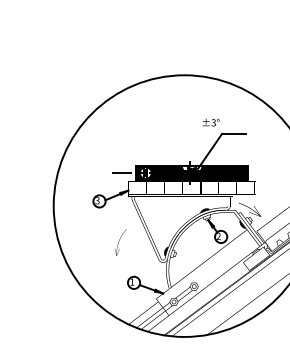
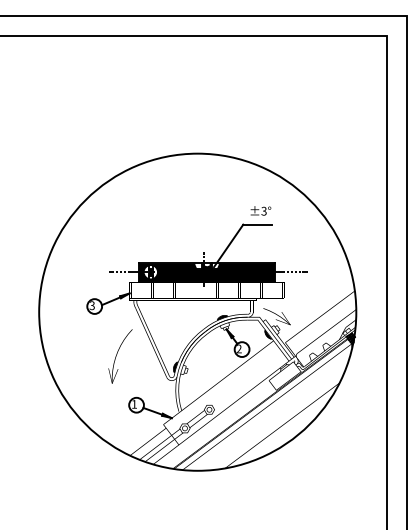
text: (210, 122) -> (260, 210), moved
line: (261, 173) -> (290, 272), added
part: (120, 242) -> (120, 356), size x1.67

